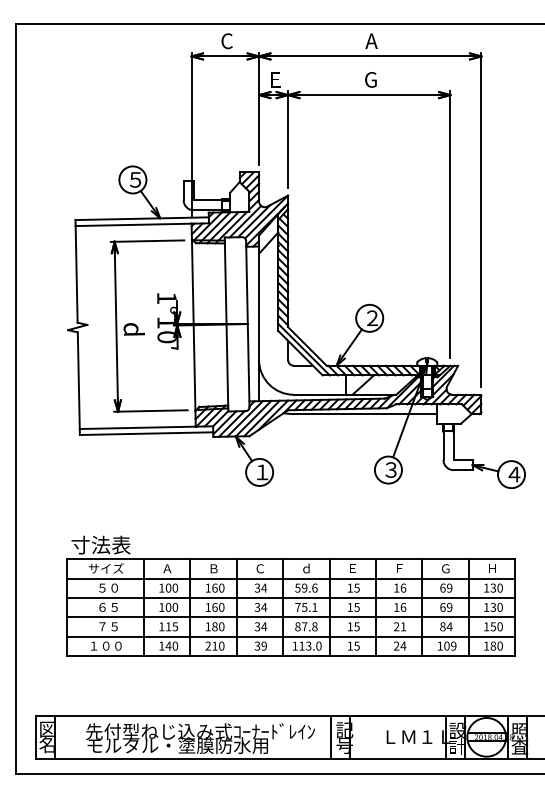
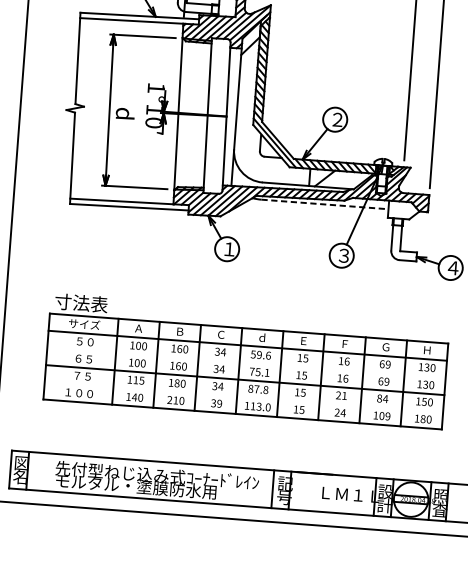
line: (365, 414) -> (325, 204), solid -> dashed
line: (290, 598) -> (246, 363), removed
line: (290, 636) -> (243, 397), removed

